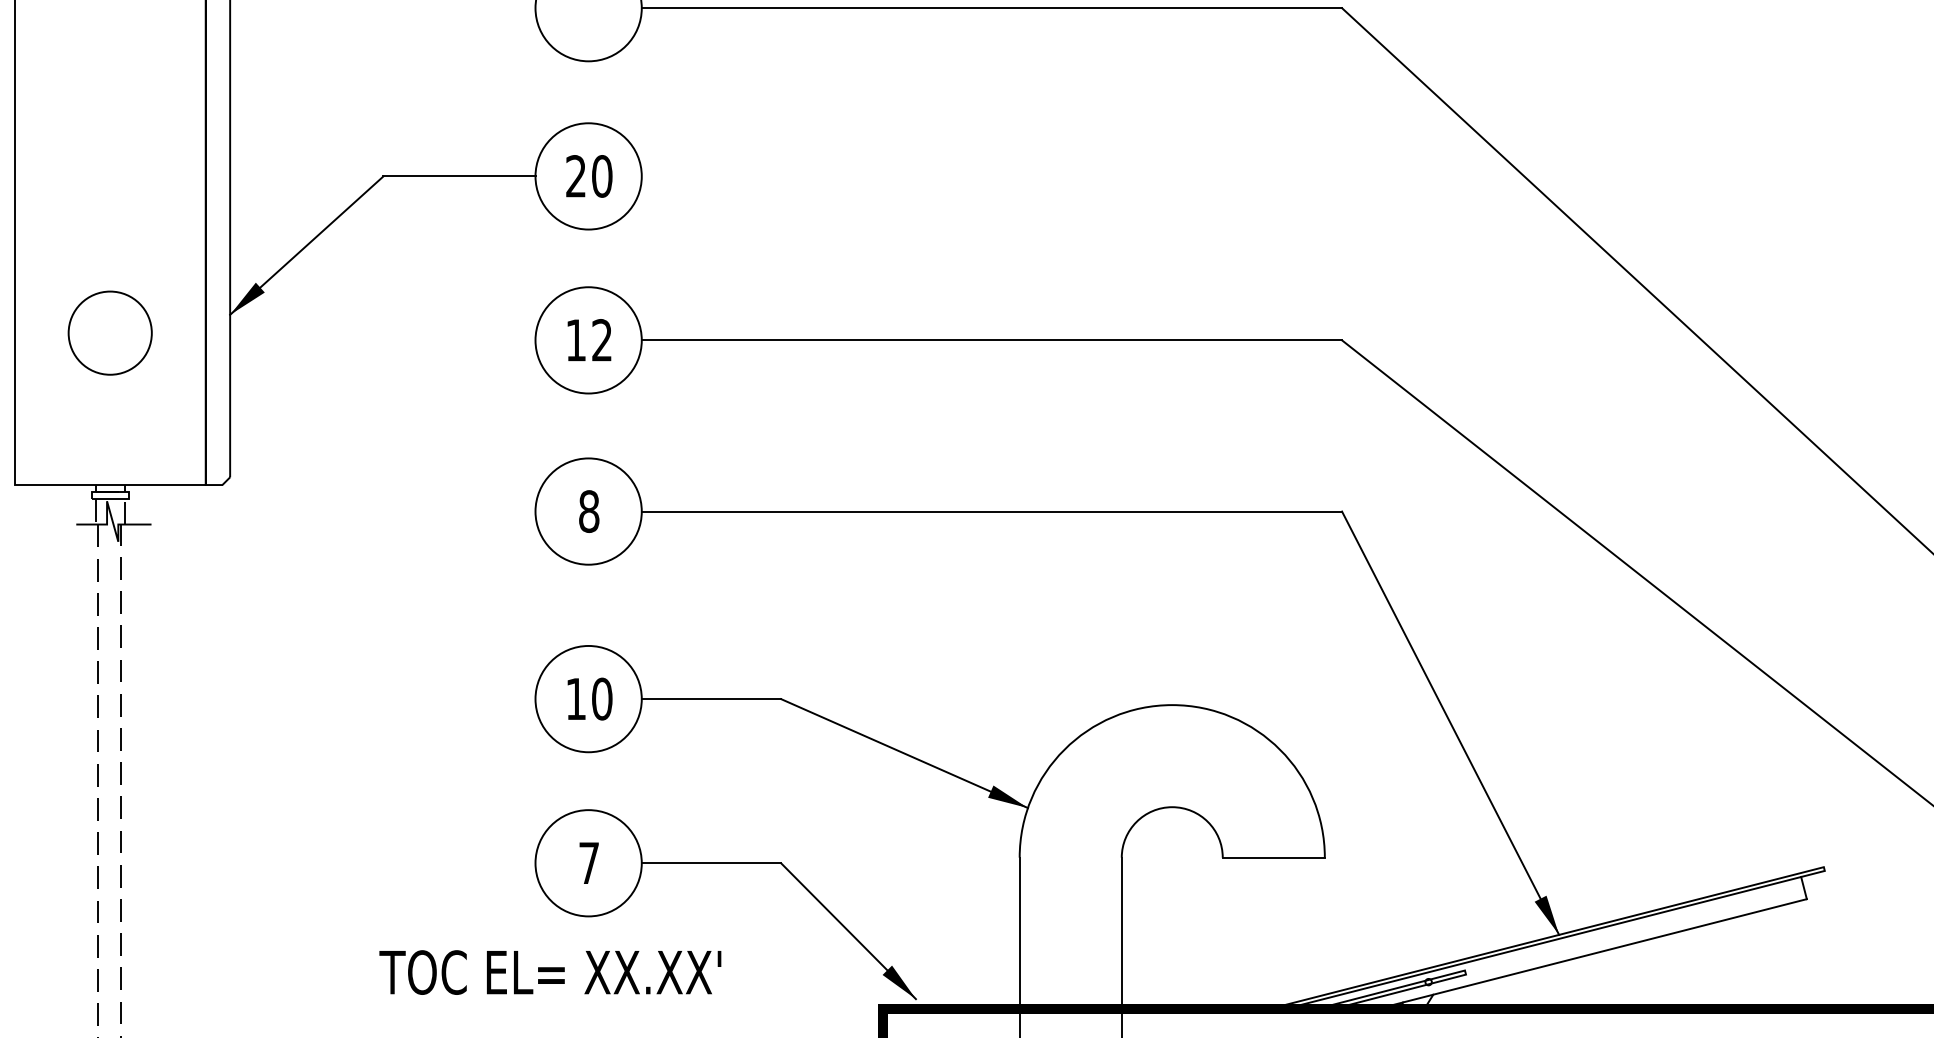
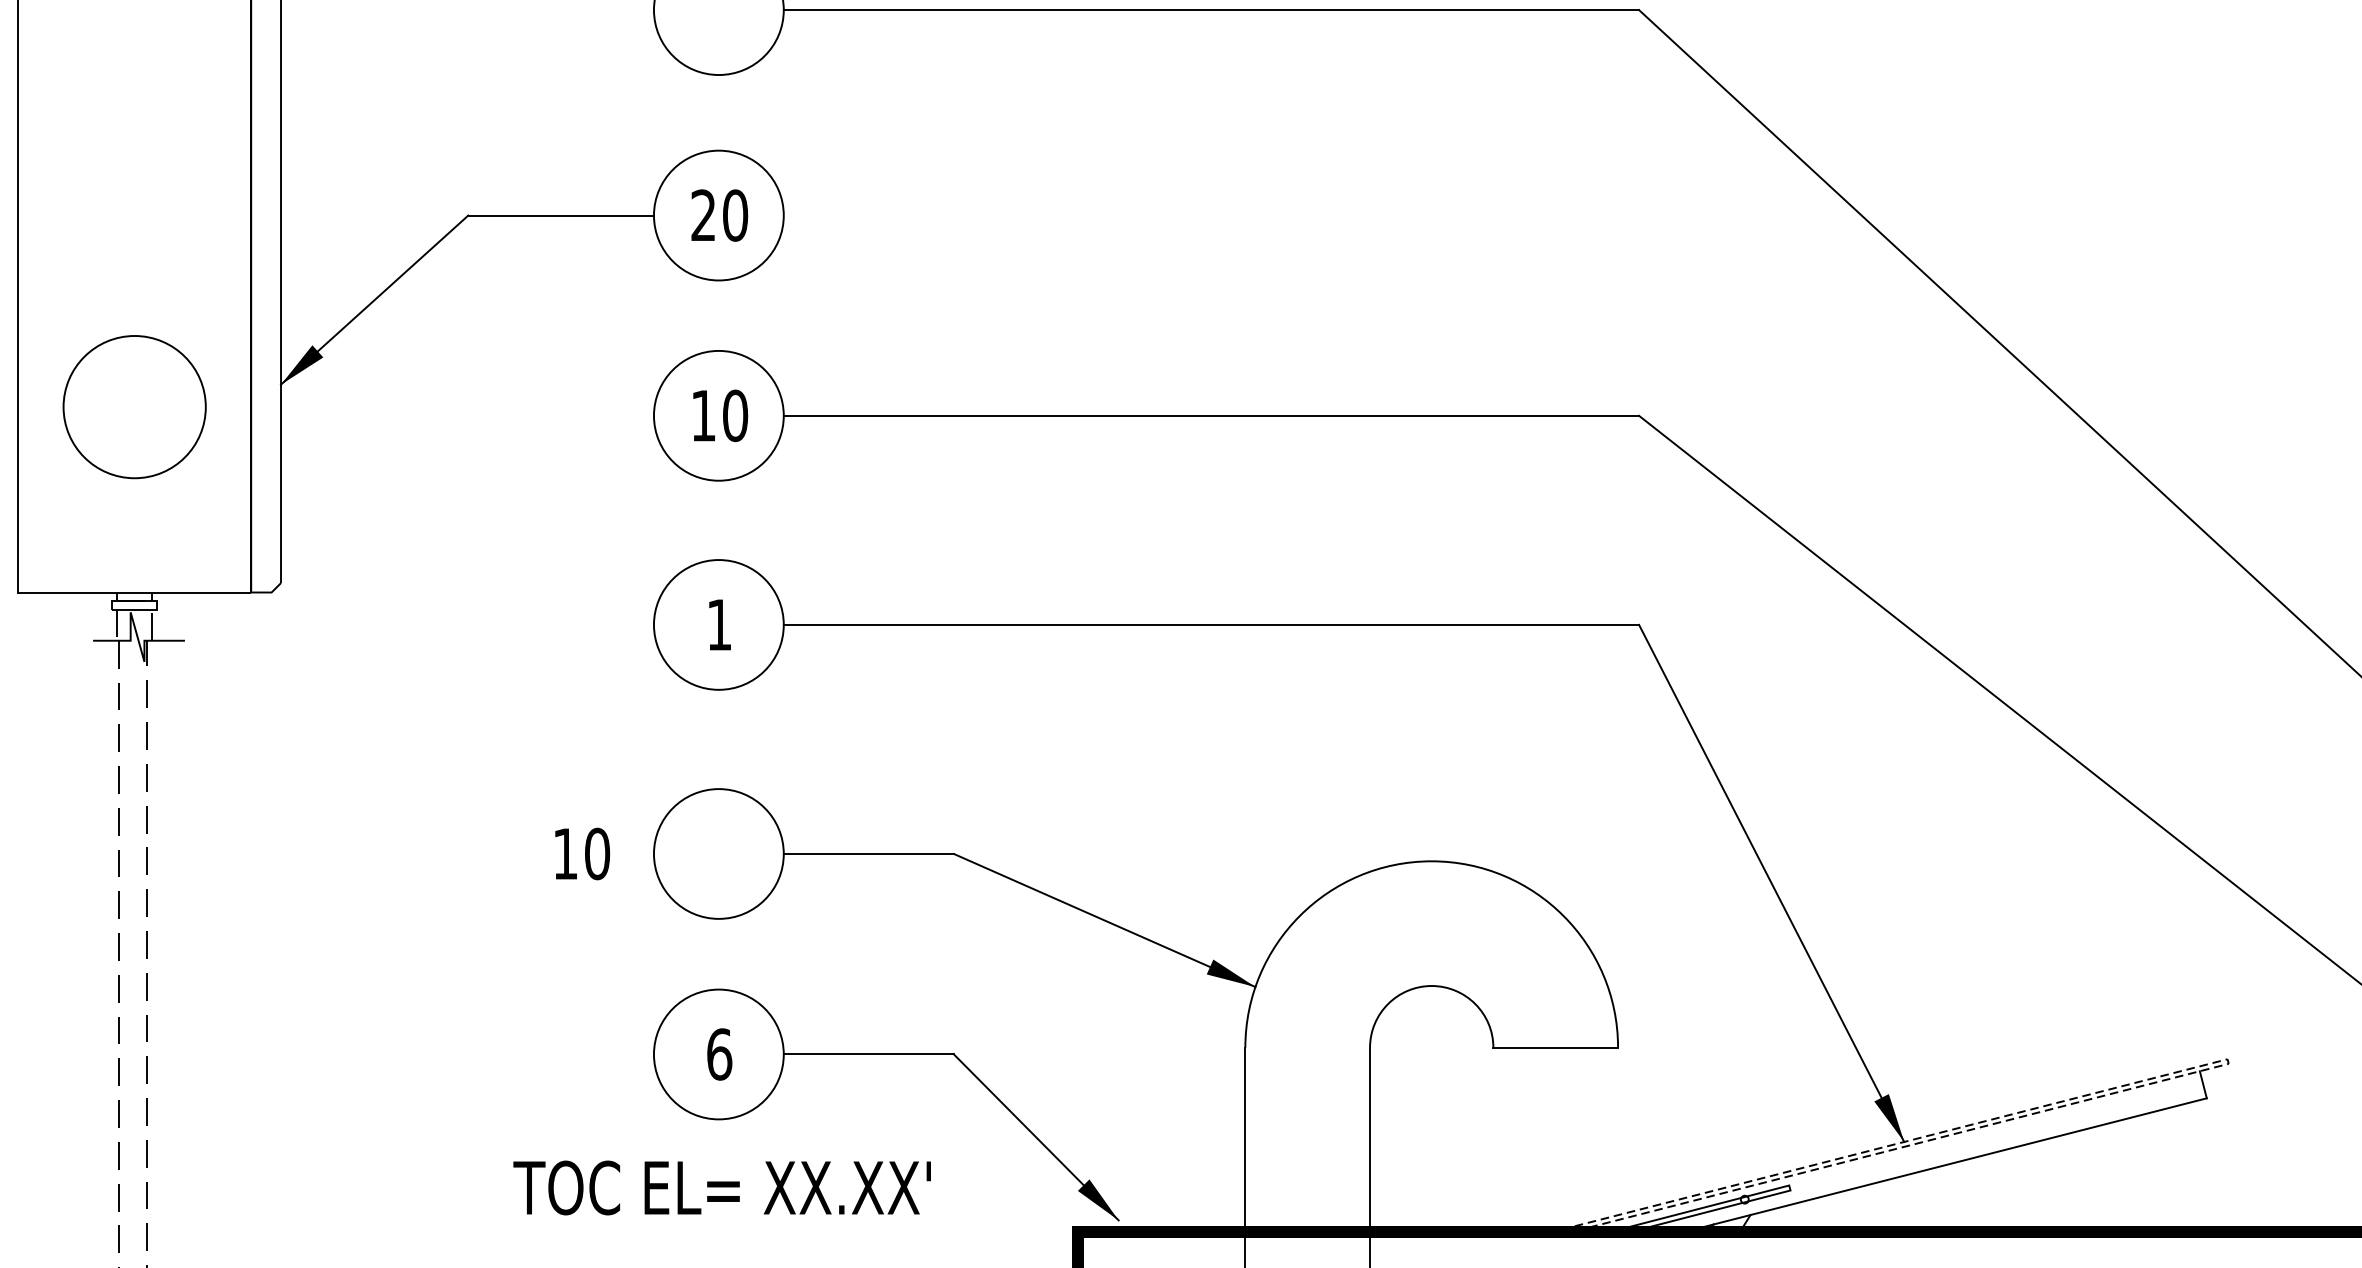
circle: (109, 332) -> (133, 406), size x1.4
text: (602, 340) -> (735, 415), 12 -> 10
text: (589, 511) -> (719, 624), 8 -> 1
text: (589, 698) -> (581, 853), moved
text: (589, 862) -> (719, 1053), 7 -> 6
line: (1819, 868) -> (2222, 1060), solid -> dashed
text: (550, 972) -> (722, 1187), moved

